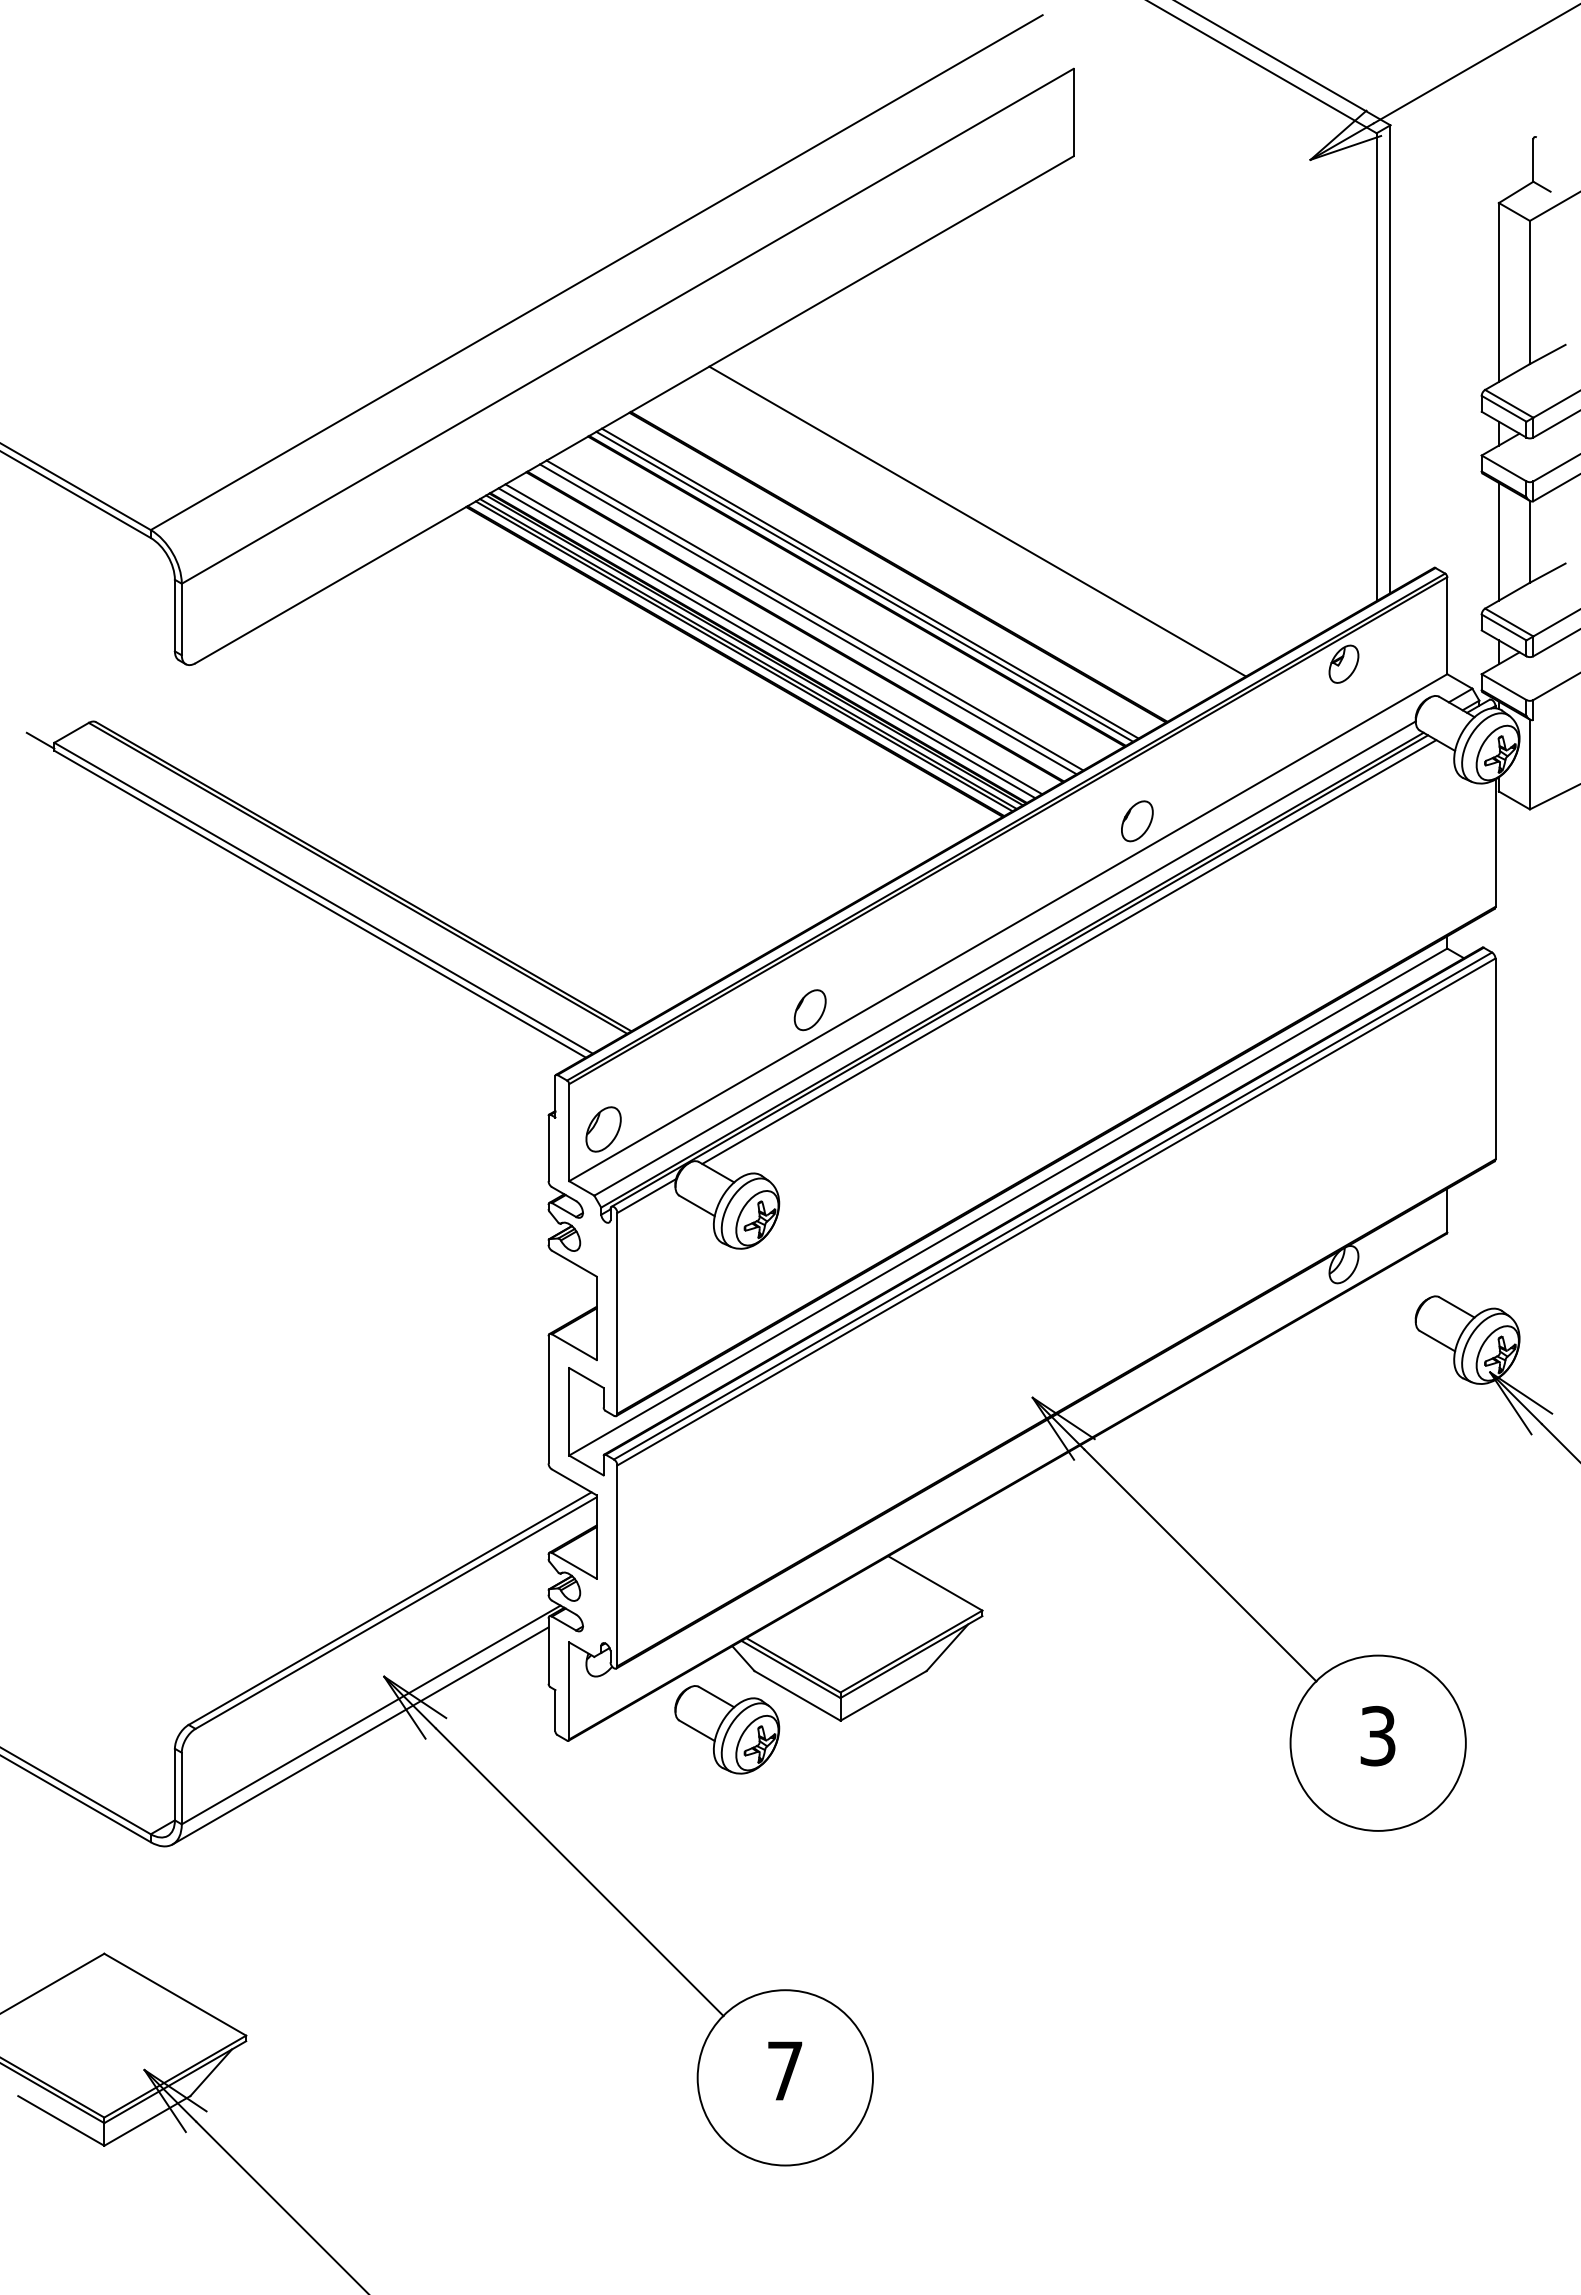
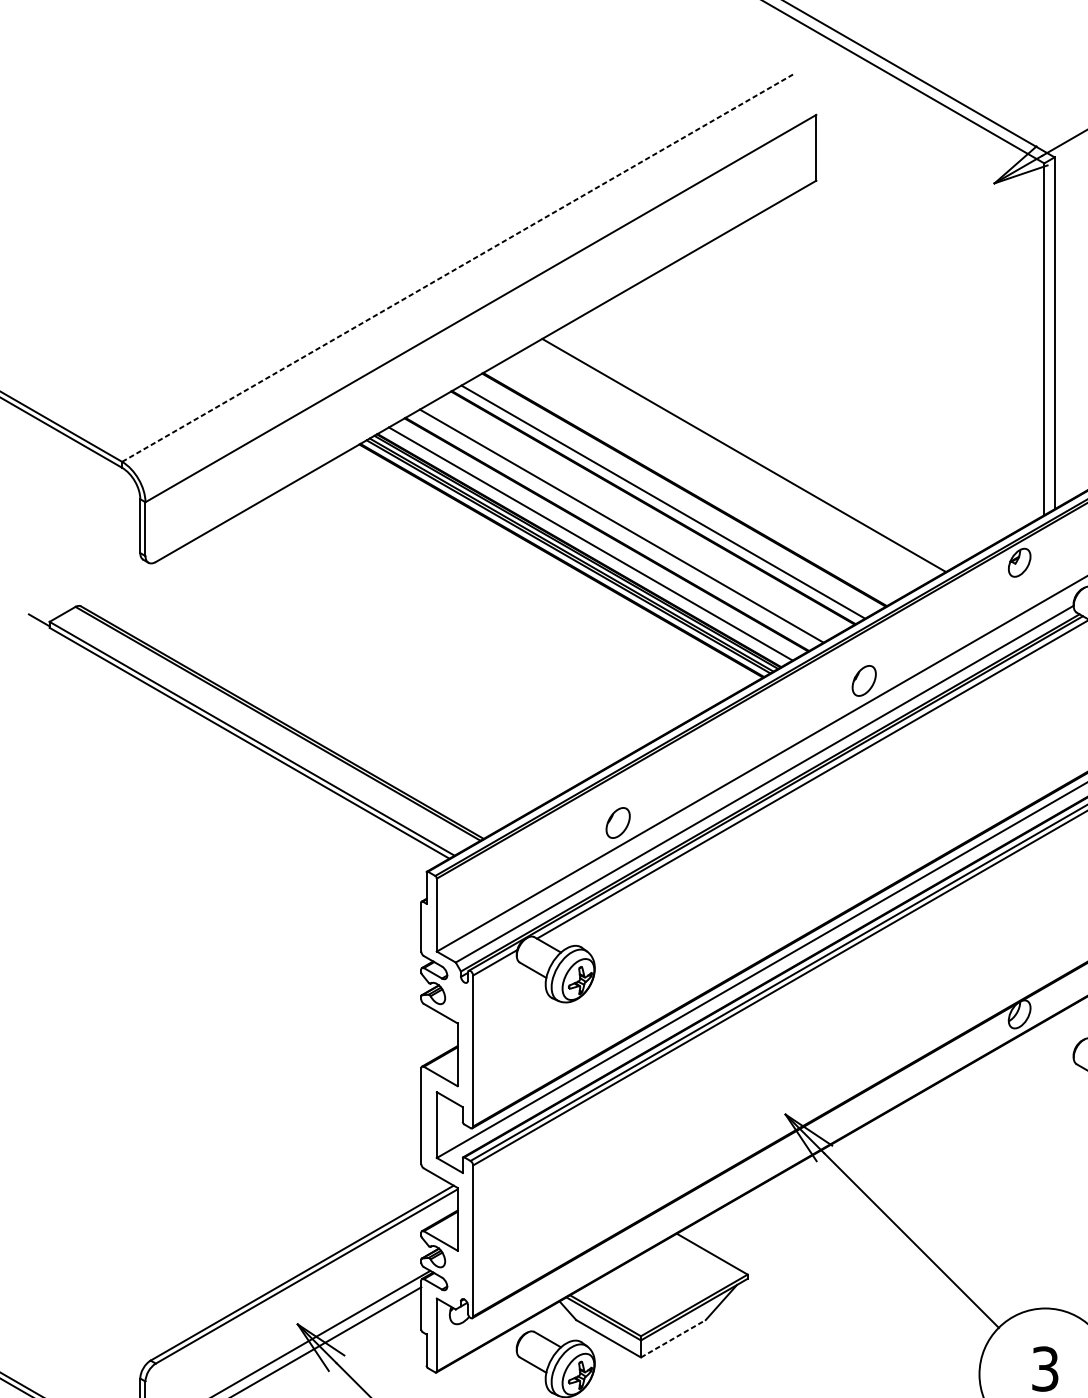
line: (596, 272) -> (457, 268), solid -> dashed
line: (864, 586) -> (659, 504), removed
line: (808, 619) -> (616, 529), removed
line: (766, 643) -> (585, 547), removed
part: (603, 1129) -> (462, 912), removed
line: (883, 1695) -> (673, 1338), solid -> dashed

